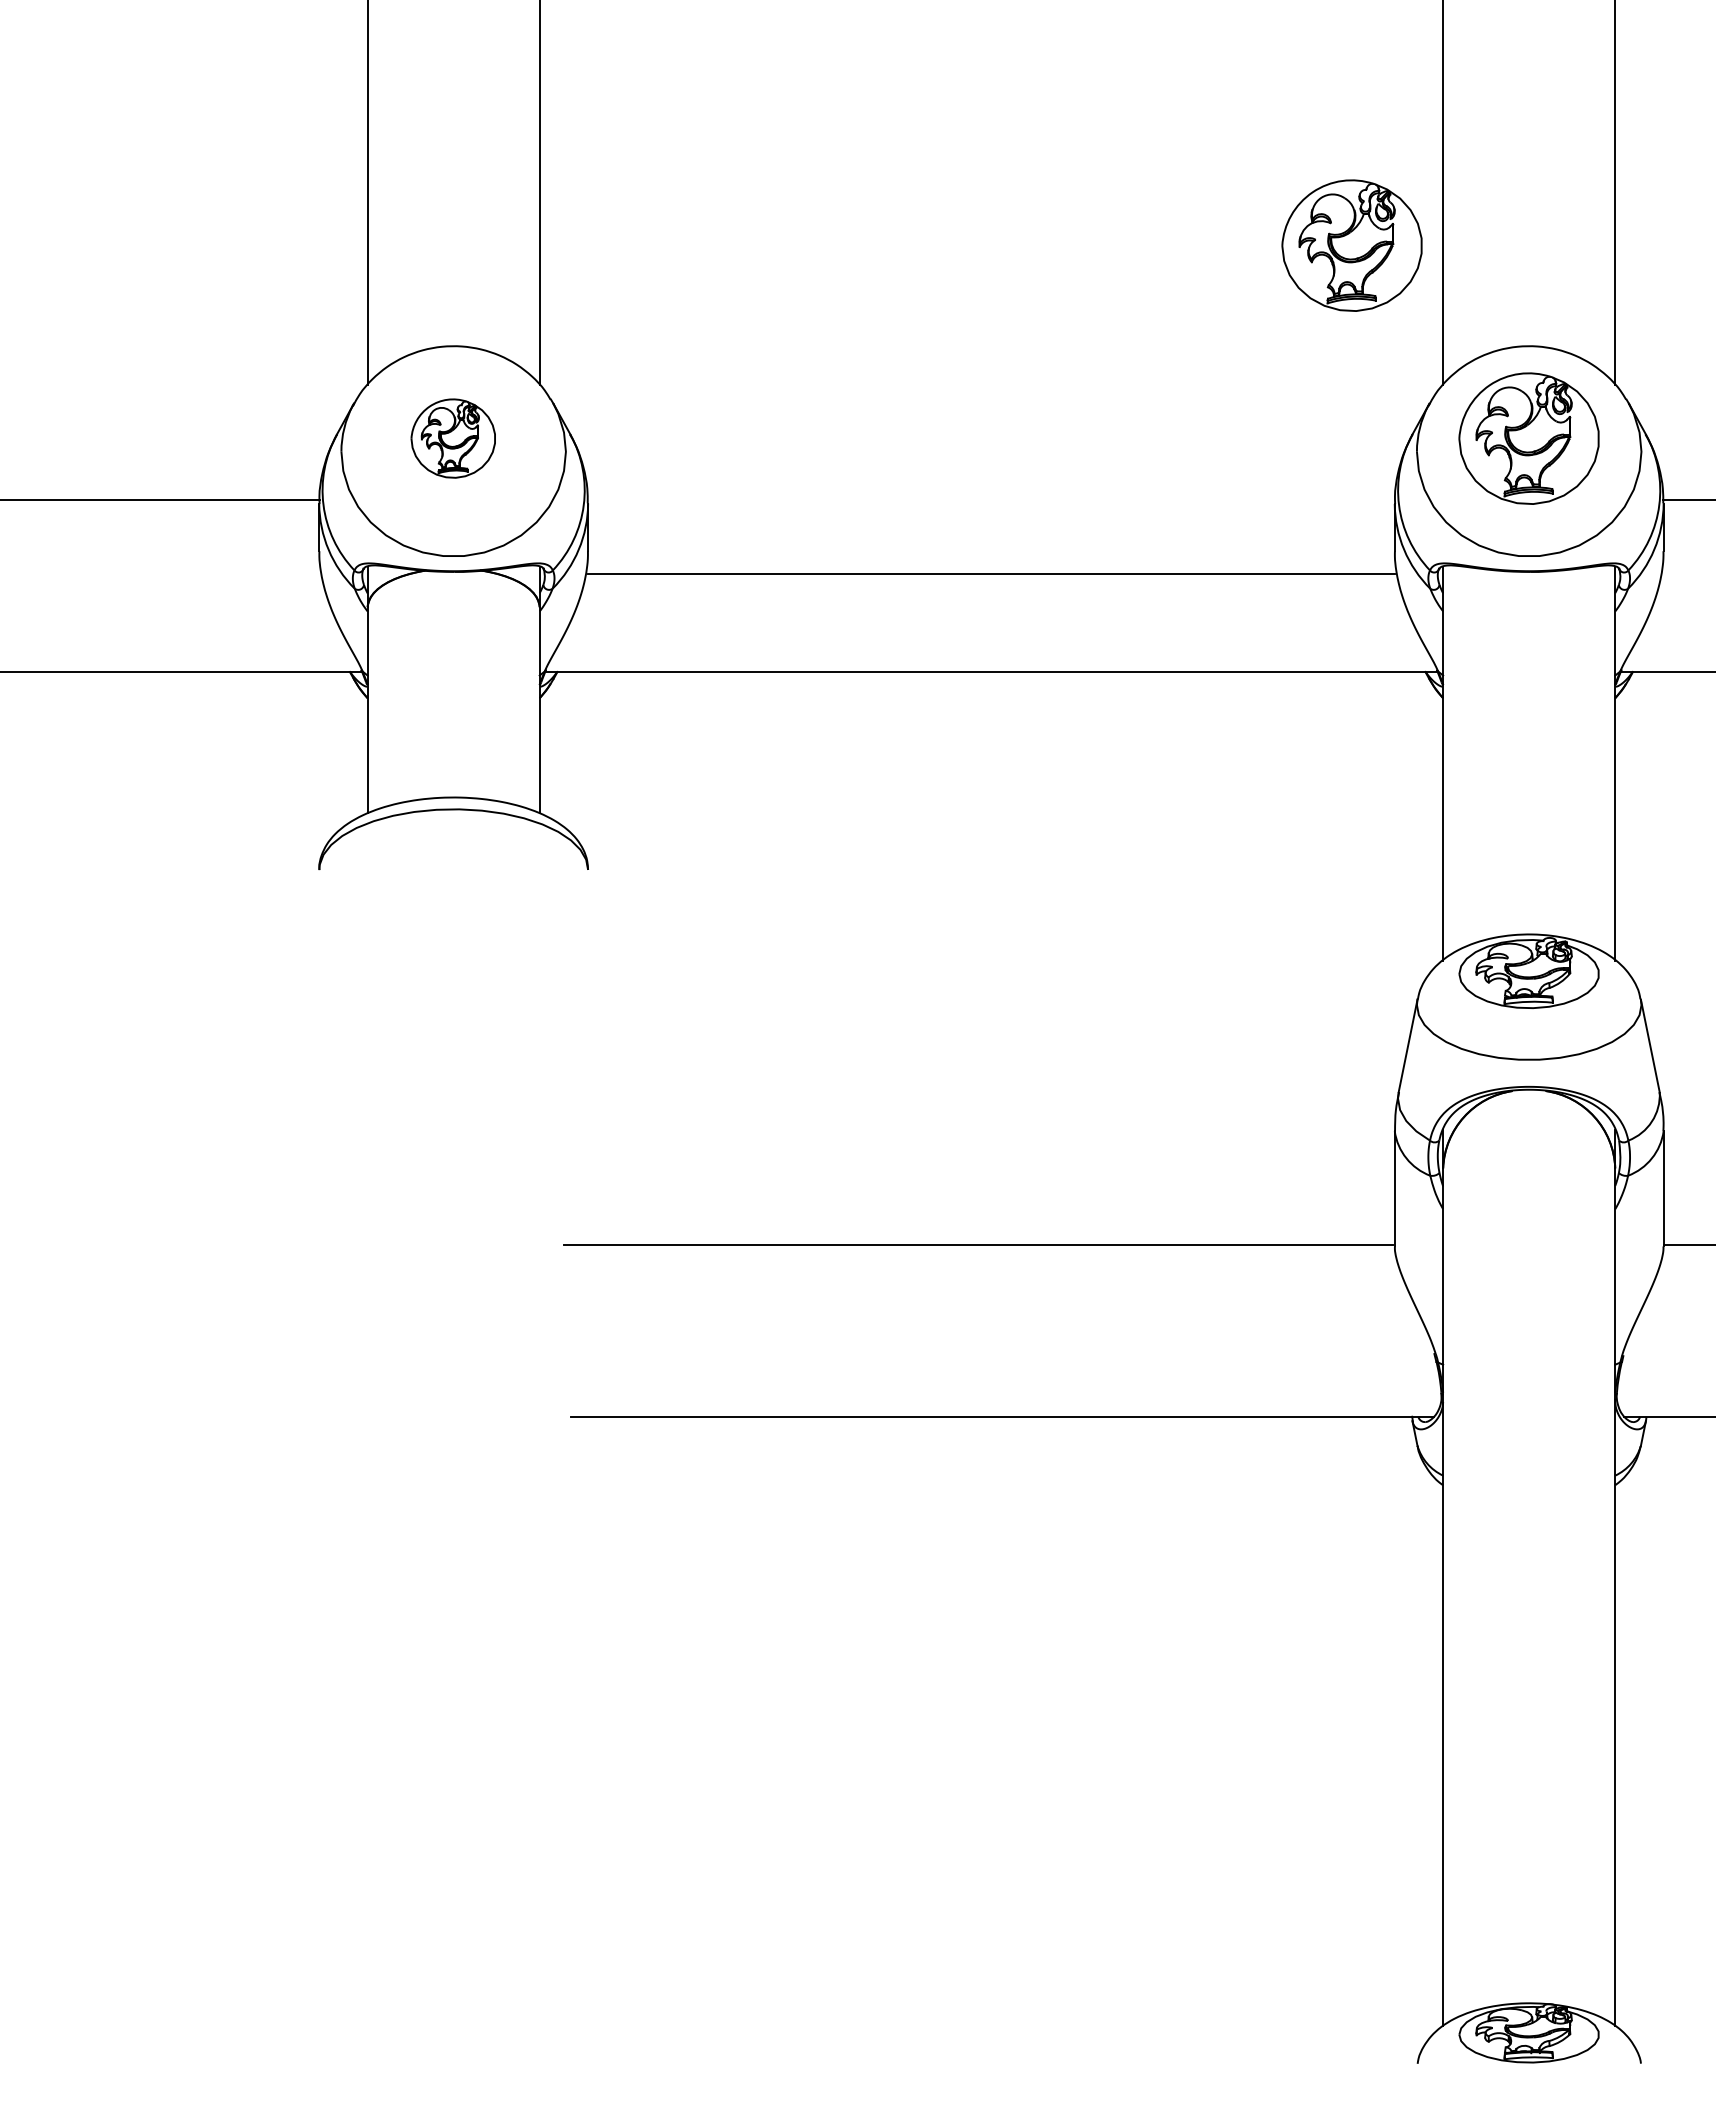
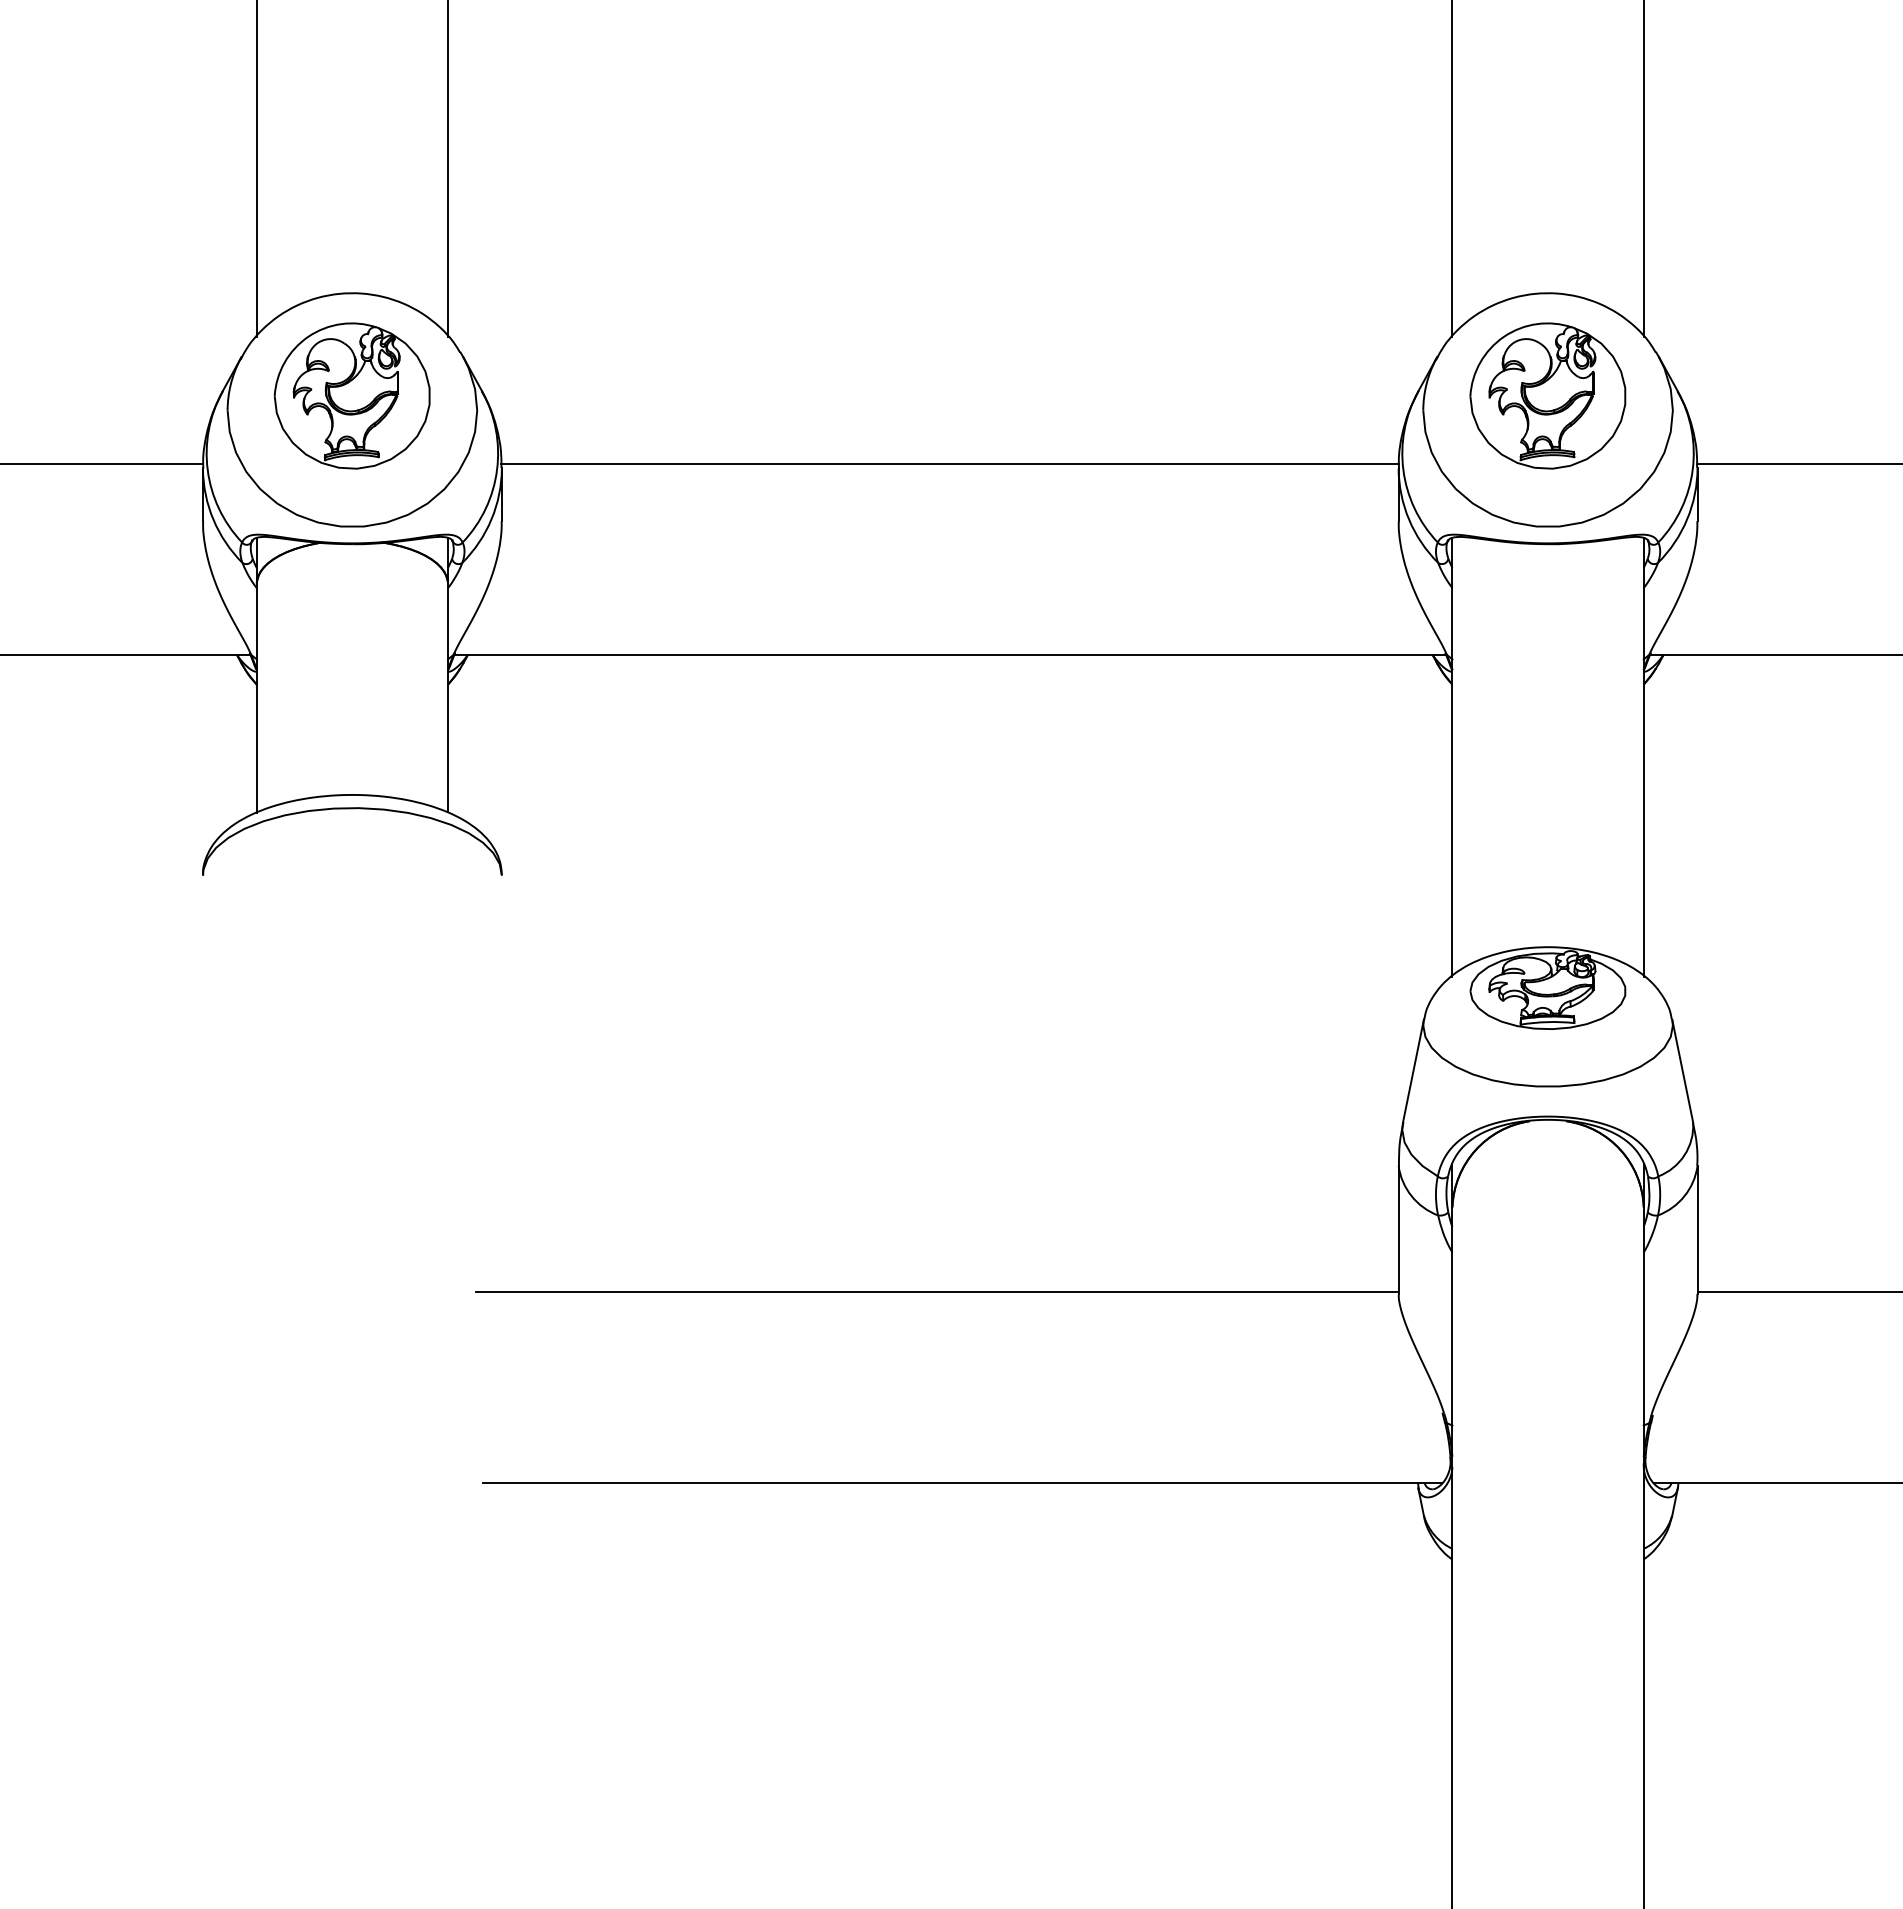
part: (1351, 245) -> (1350, 181), removed
part: (452, 438) -> (351, 395), size x1.67
line: (991, 573) -> (950, 463), moved

